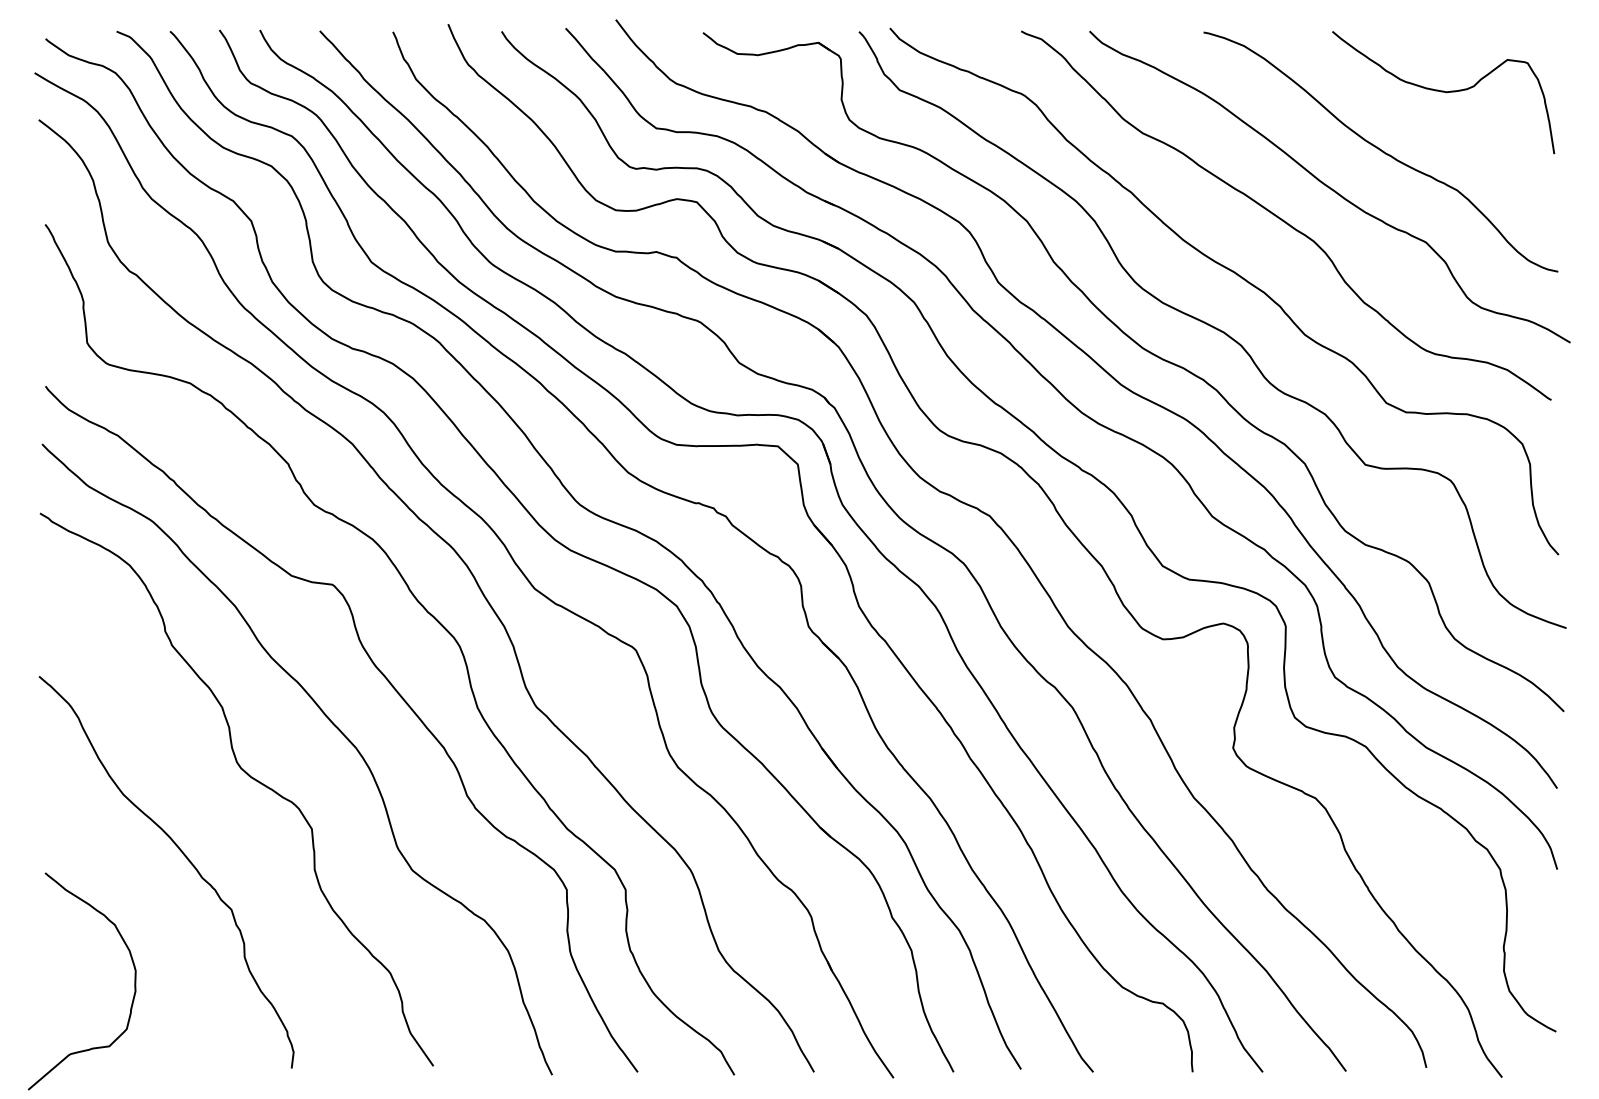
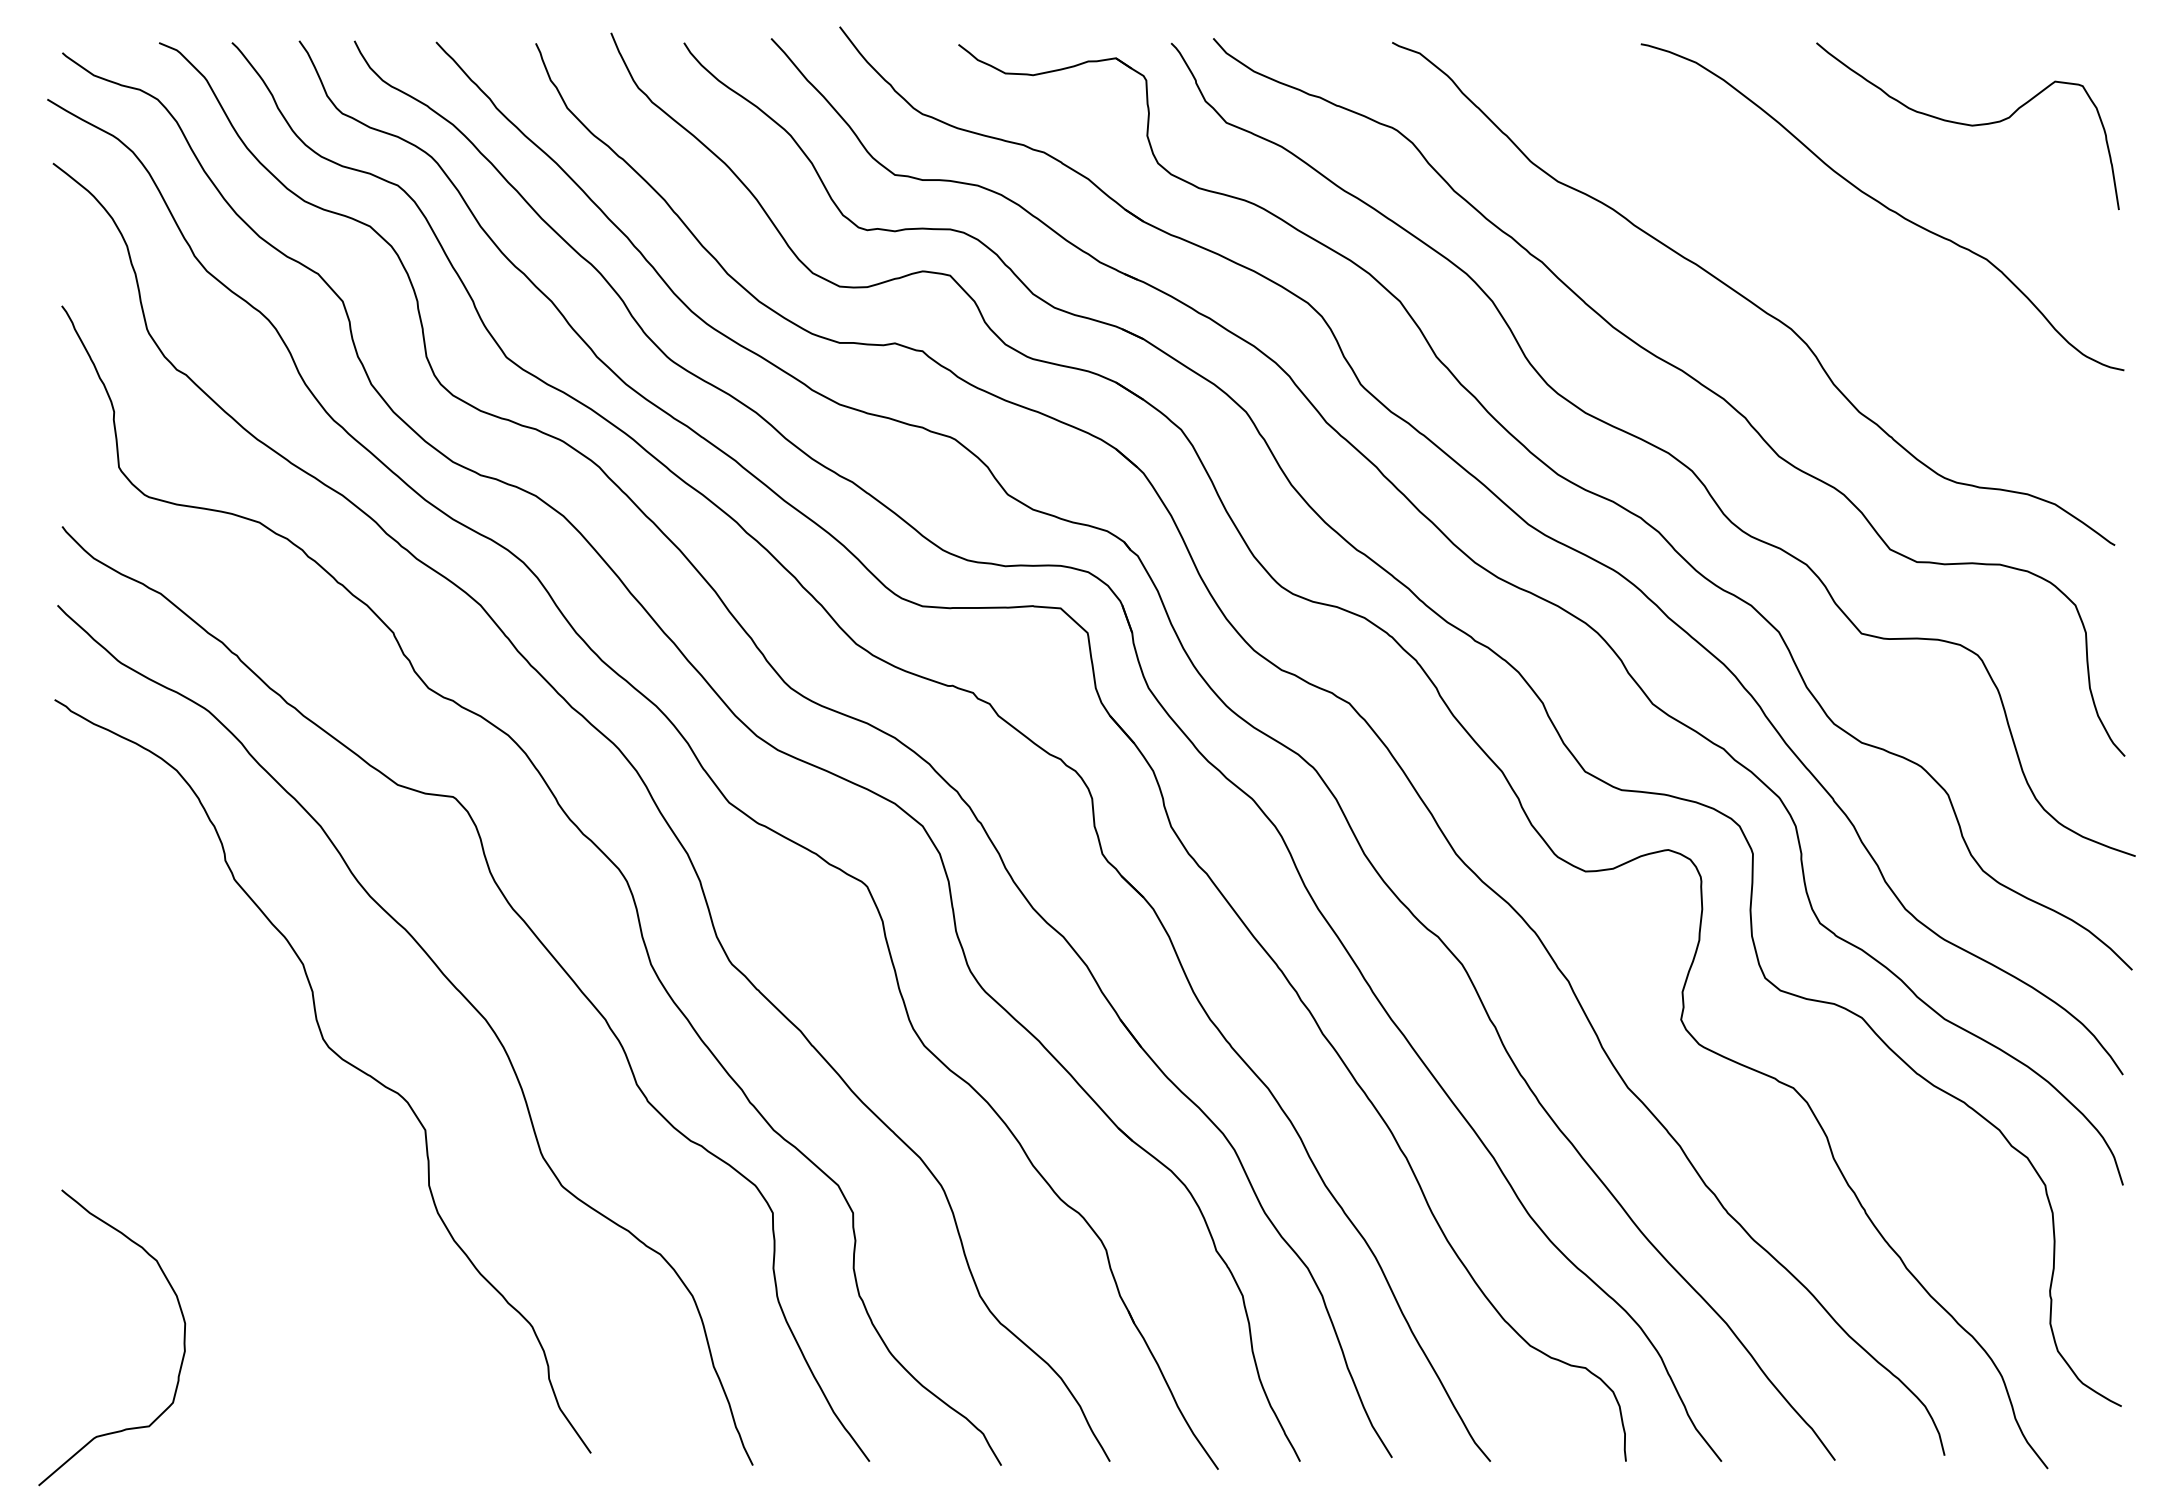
curve: (1329, 186) -> (1812, 254), removed
curve: (183, 855) -> (250, 1166), removed

